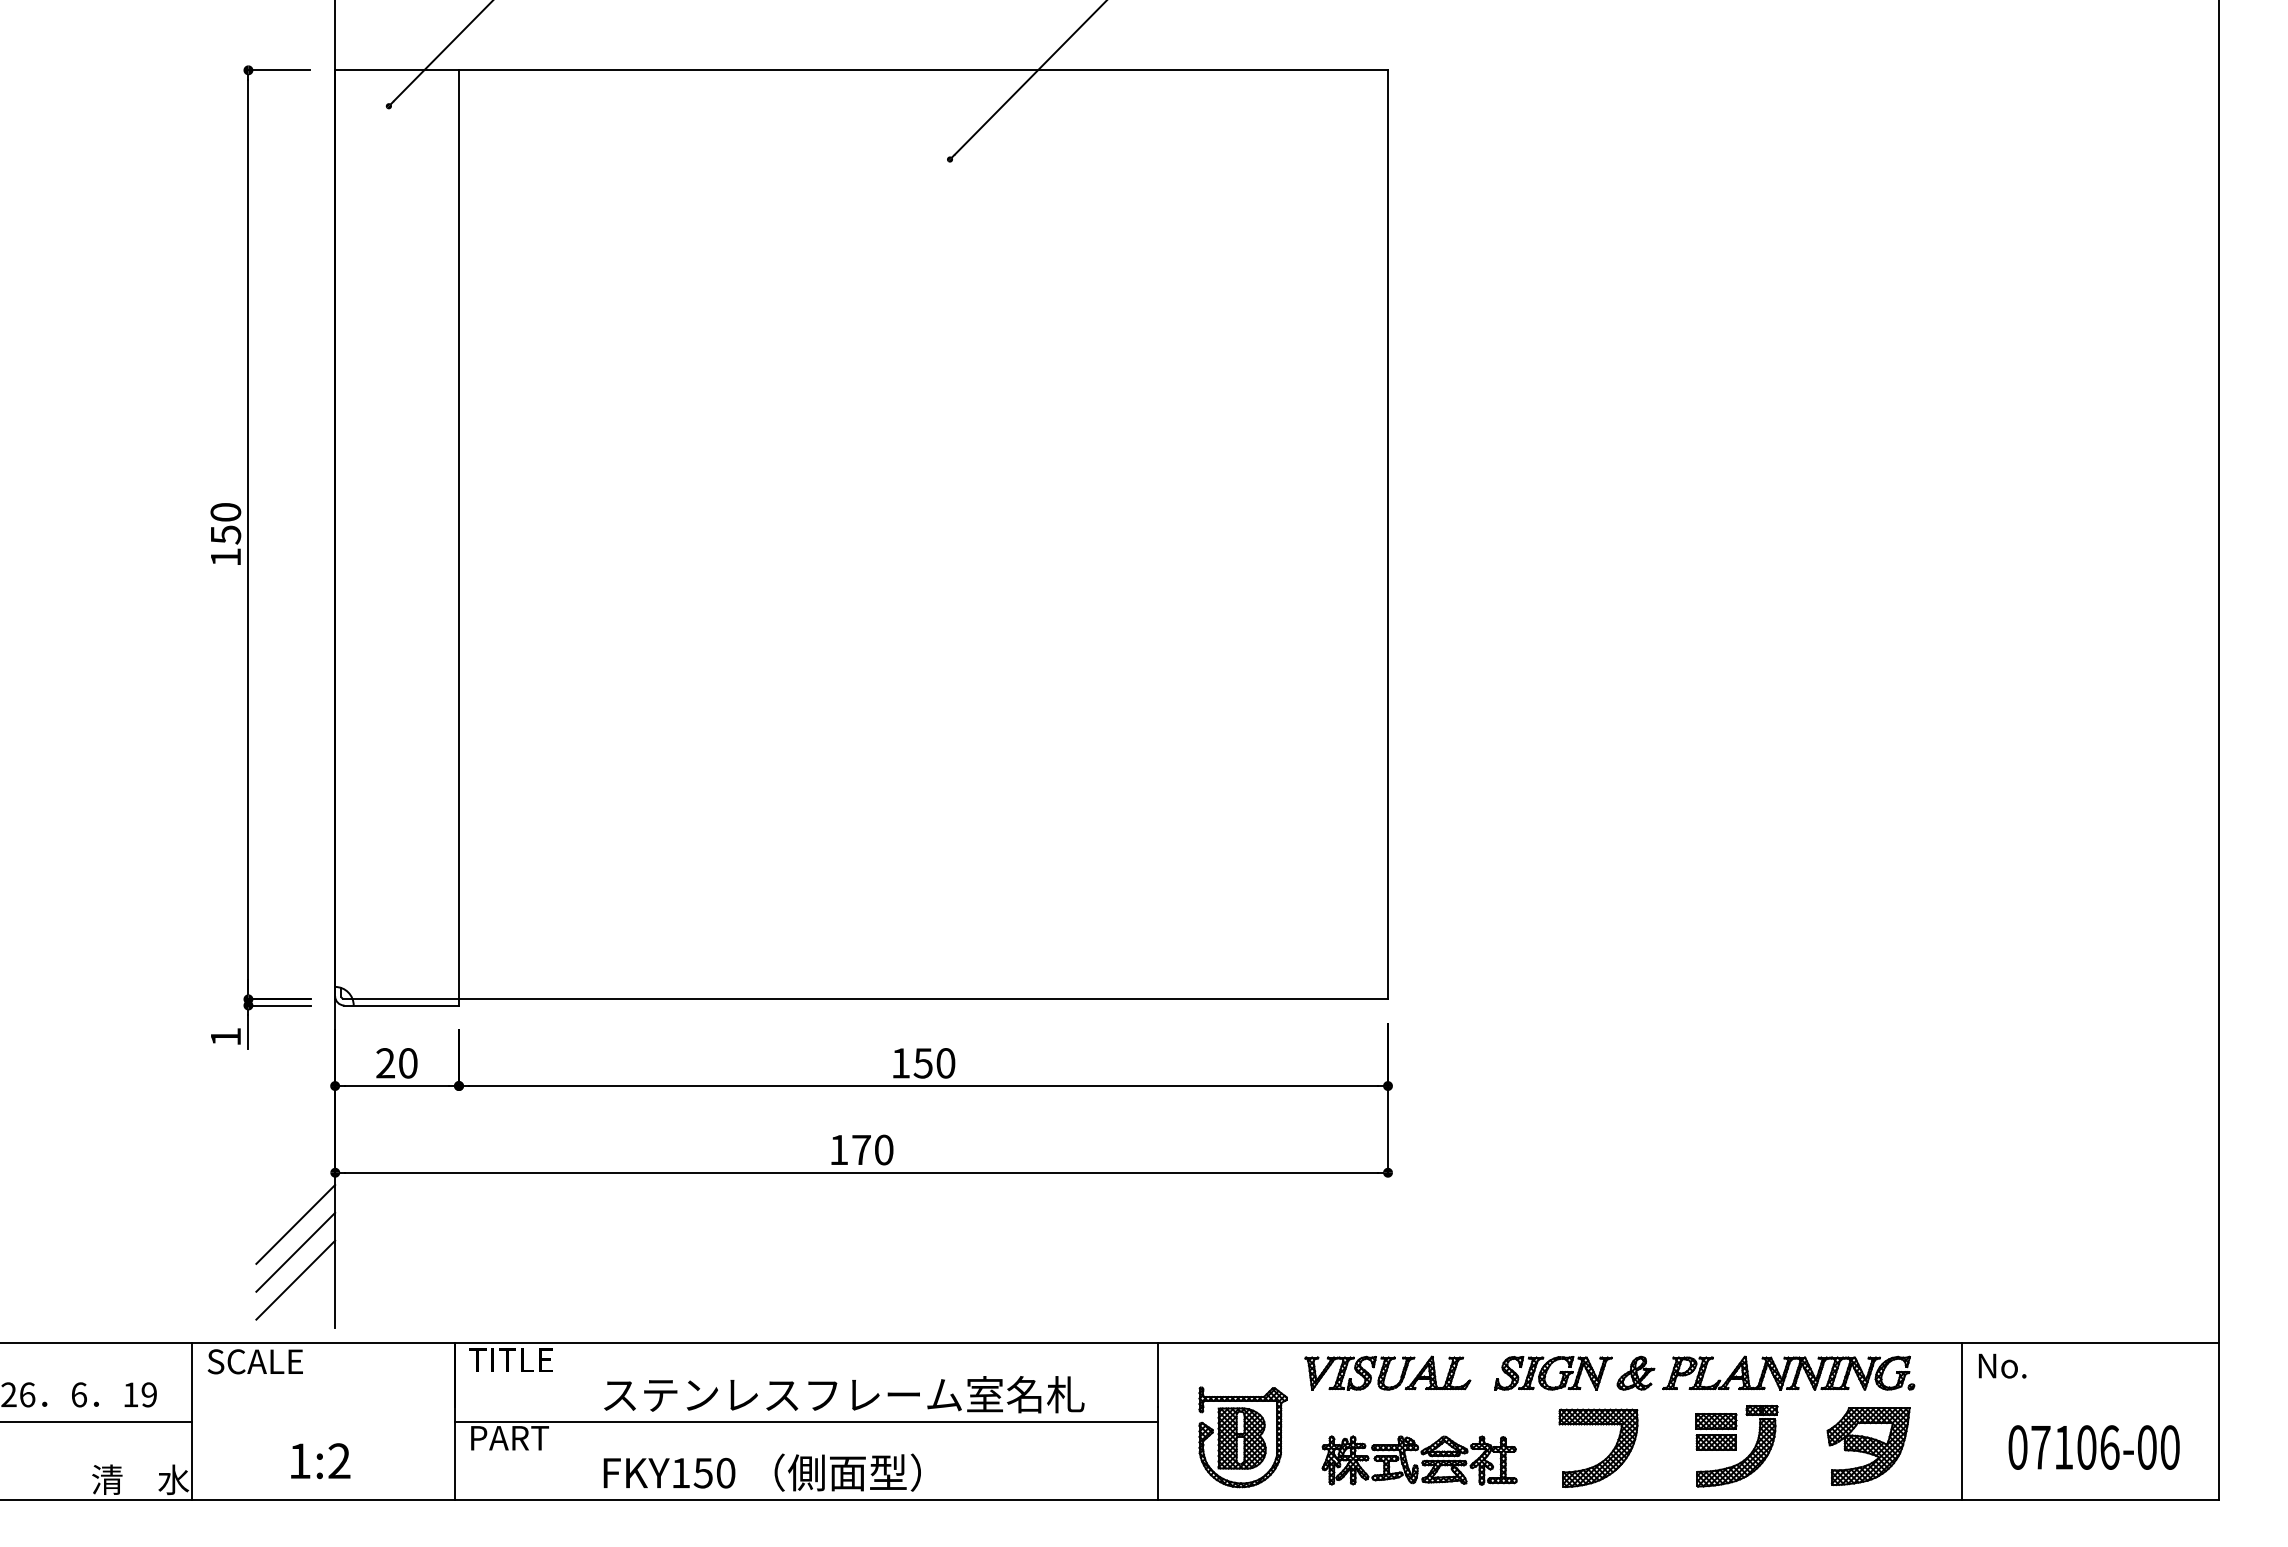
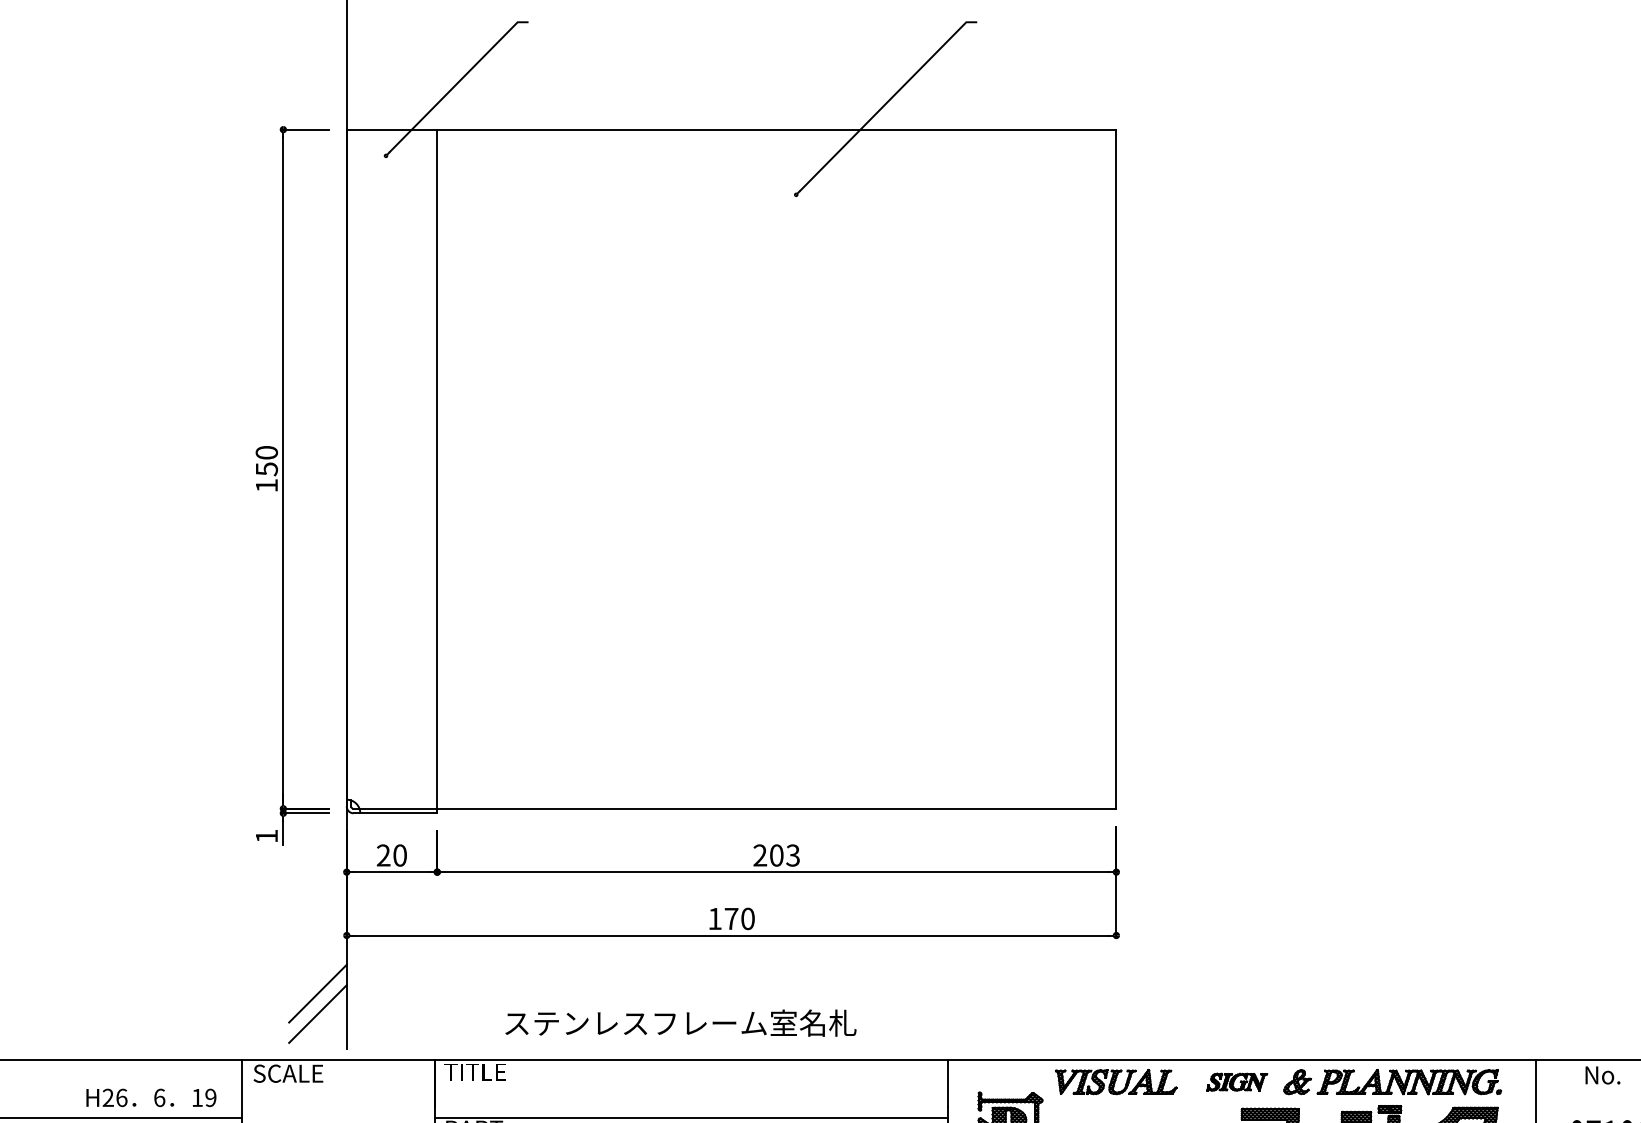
text: (923, 1063) -> (776, 855), 150 -> 203
line: (295, 1224) -> (317, 973), removed
text: (2002, 1365) -> (1602, 1074), moved
part: (1553, 1373) -> (1237, 1082), size x0.7
text: (844, 1394) -> (681, 1023), moved

